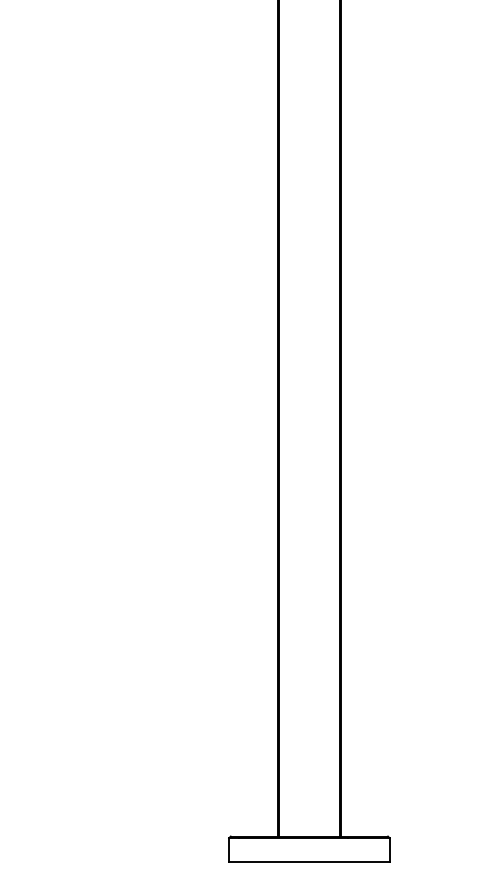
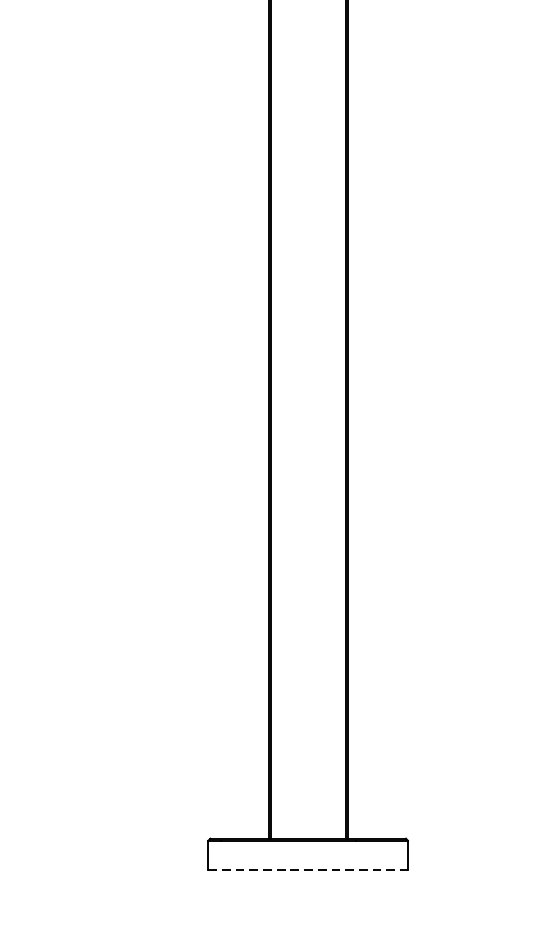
line: (309, 861) -> (308, 869), solid -> dashed

